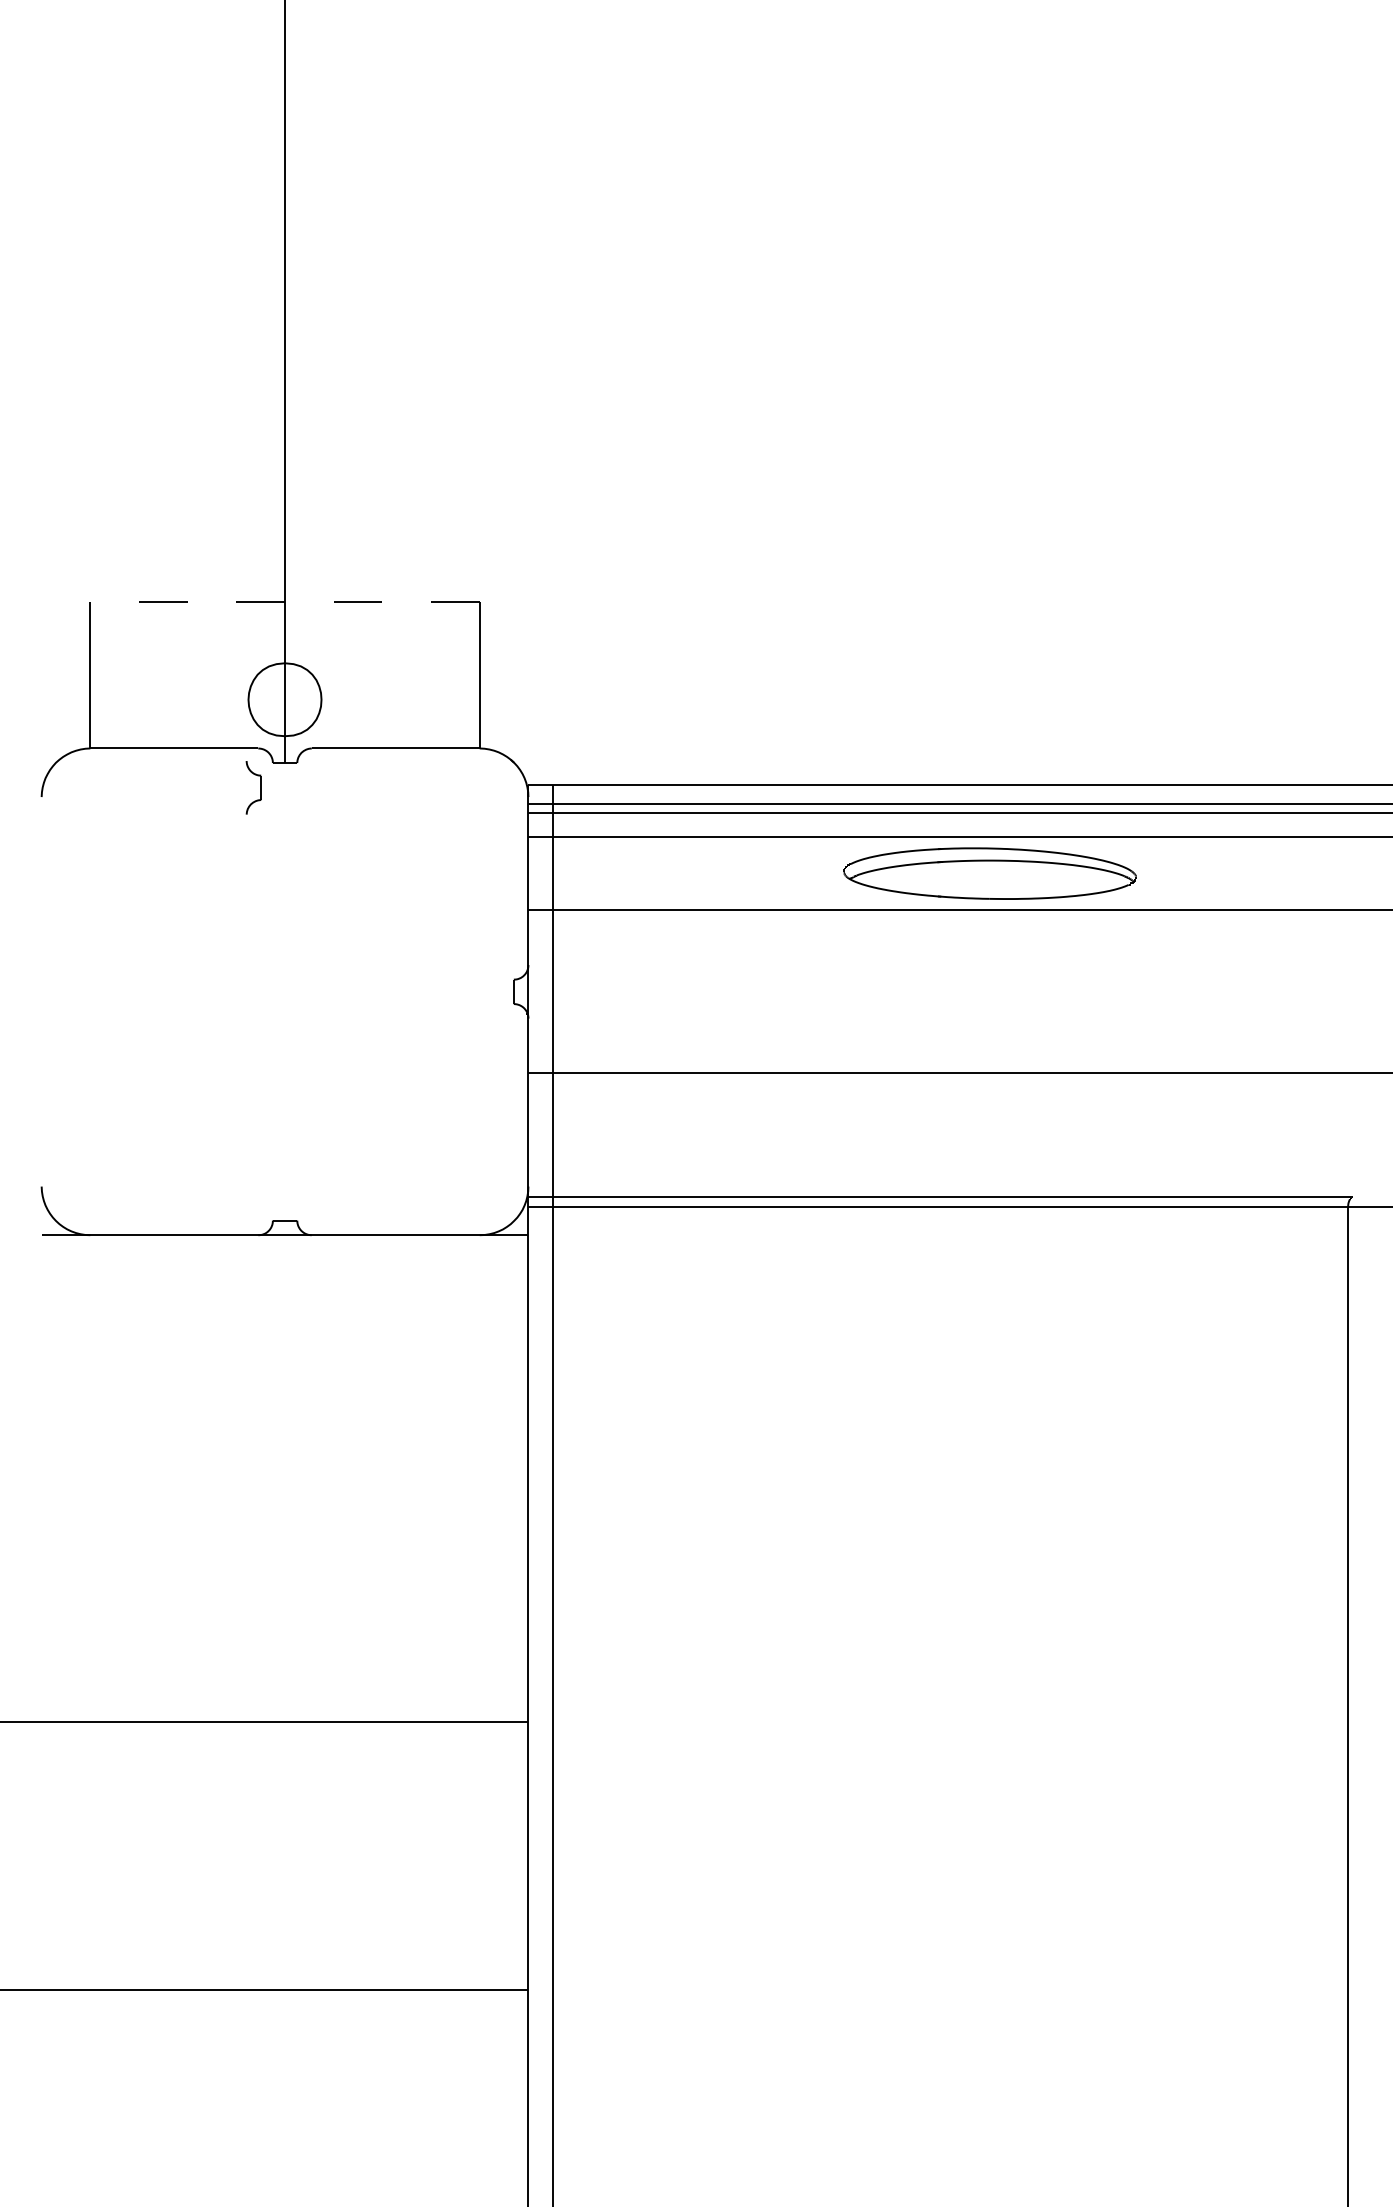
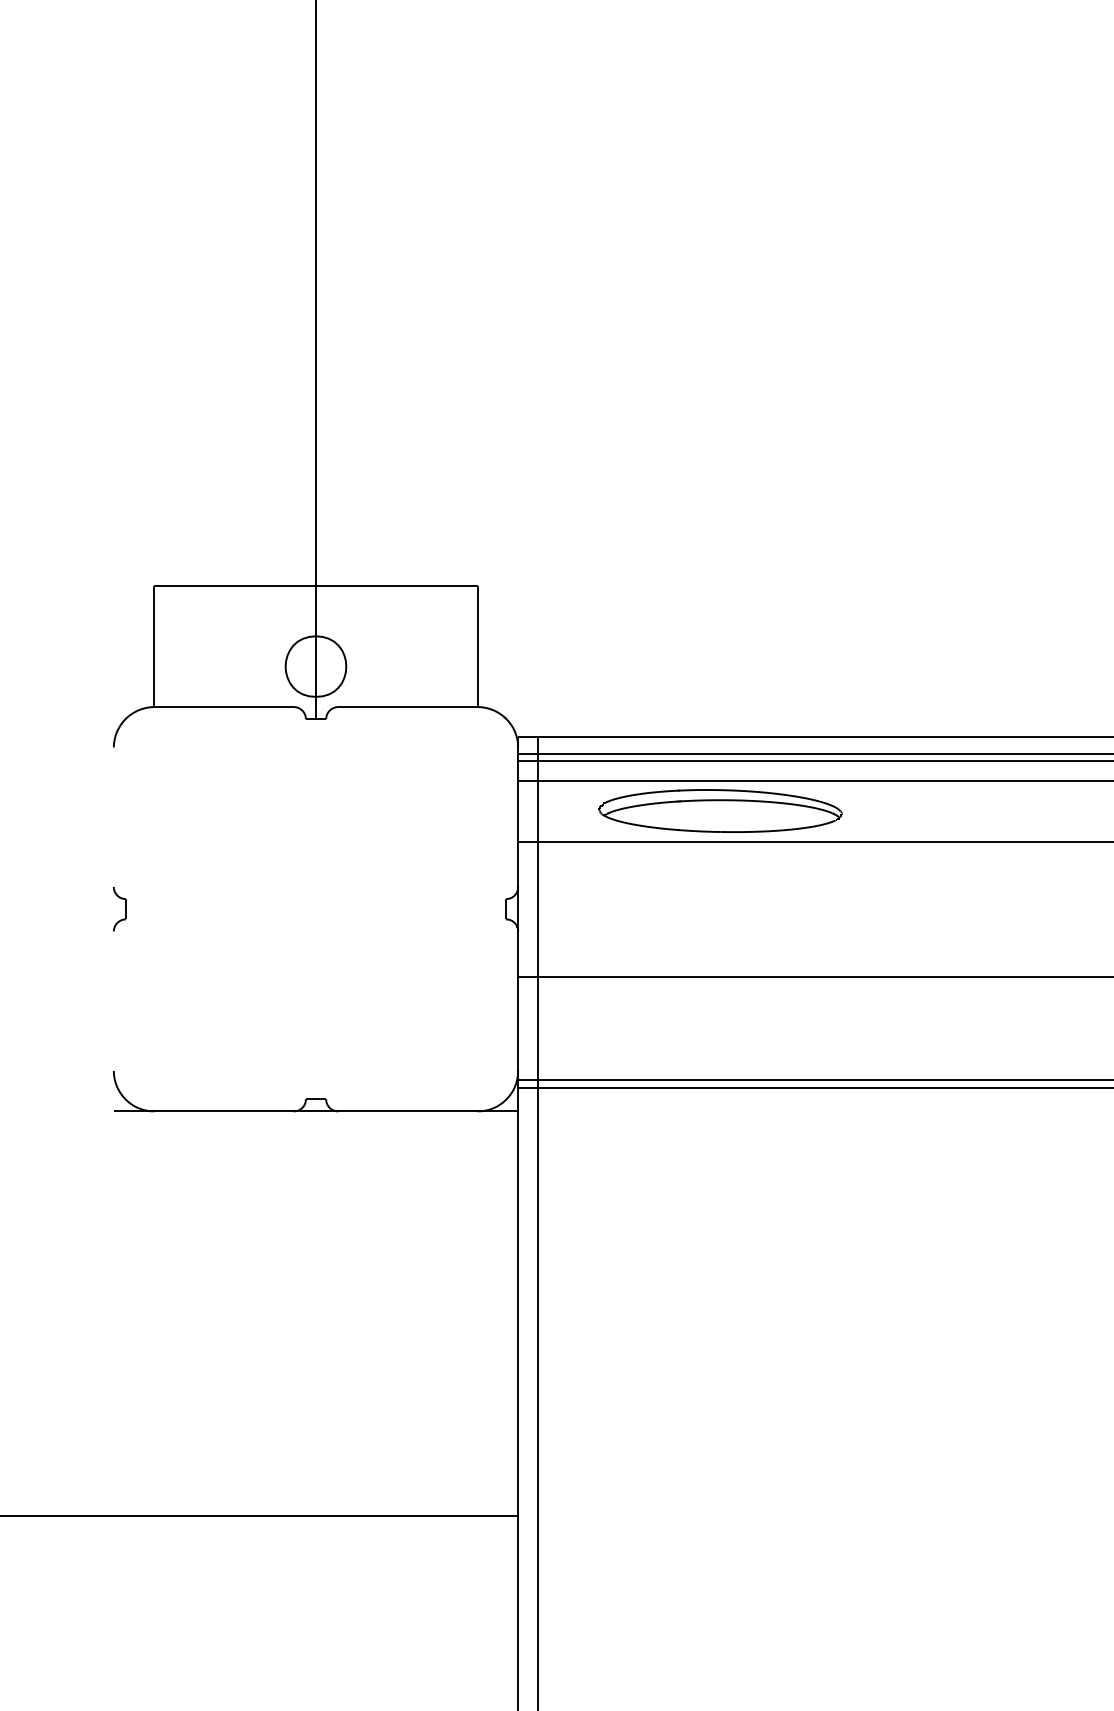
line: (285, 602) -> (316, 585), dashed -> solid
part: (260, 787) -> (125, 908), moved
part: (989, 873) -> (720, 810), moved

